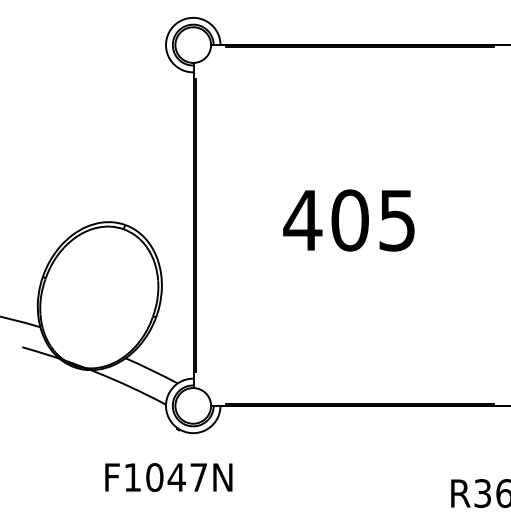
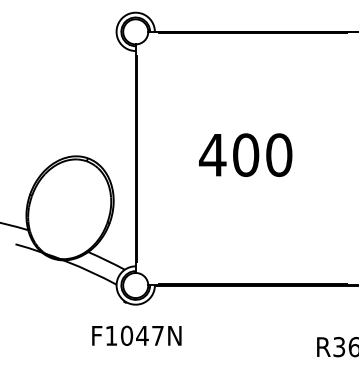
text: (397, 220) -> (279, 155), 405 -> 400
text: (168, 477) -> (136, 335), moved

